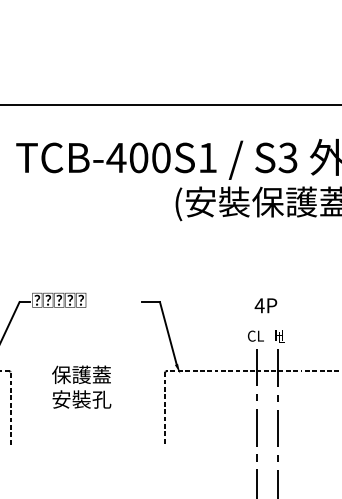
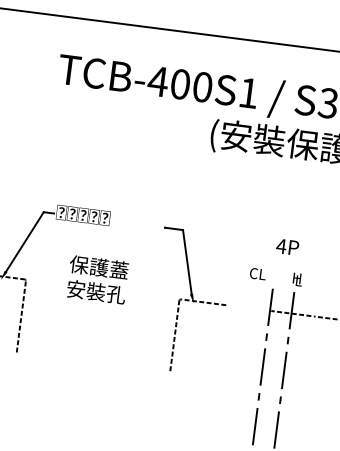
text: (255, 335) -> (257, 273), moved
line: (234, 371) -> (248, 308), removed
text: (81, 386) -> (97, 279), moved

